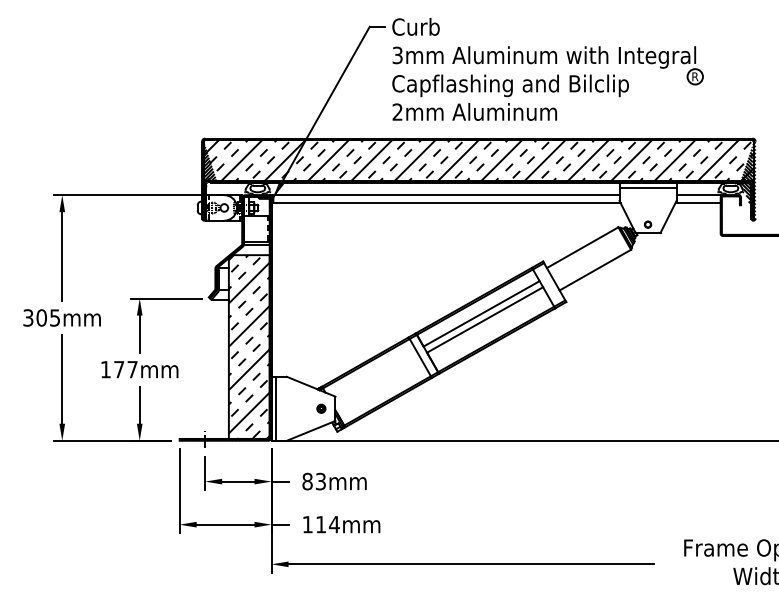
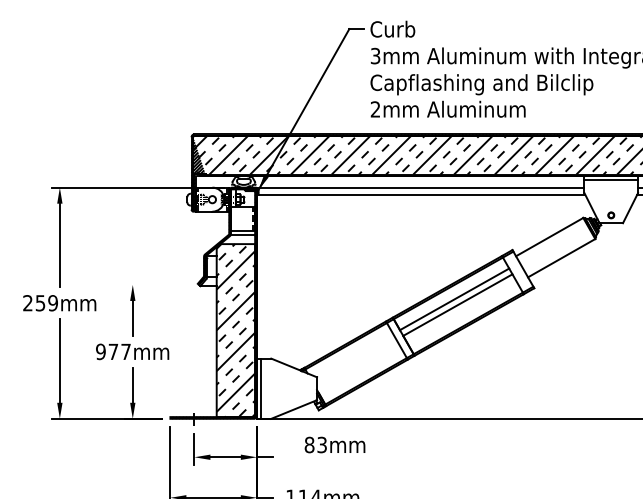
line: (166, 298) -> (157, 284), removed
text: (41, 317) -> (40, 302), 305mm -> 259mm
text: (105, 369) -> (100, 351), 177mm -> 977mm
part: (321, 408) -> (303, 388), removed
text: (334, 481) -> (334, 444), moved

